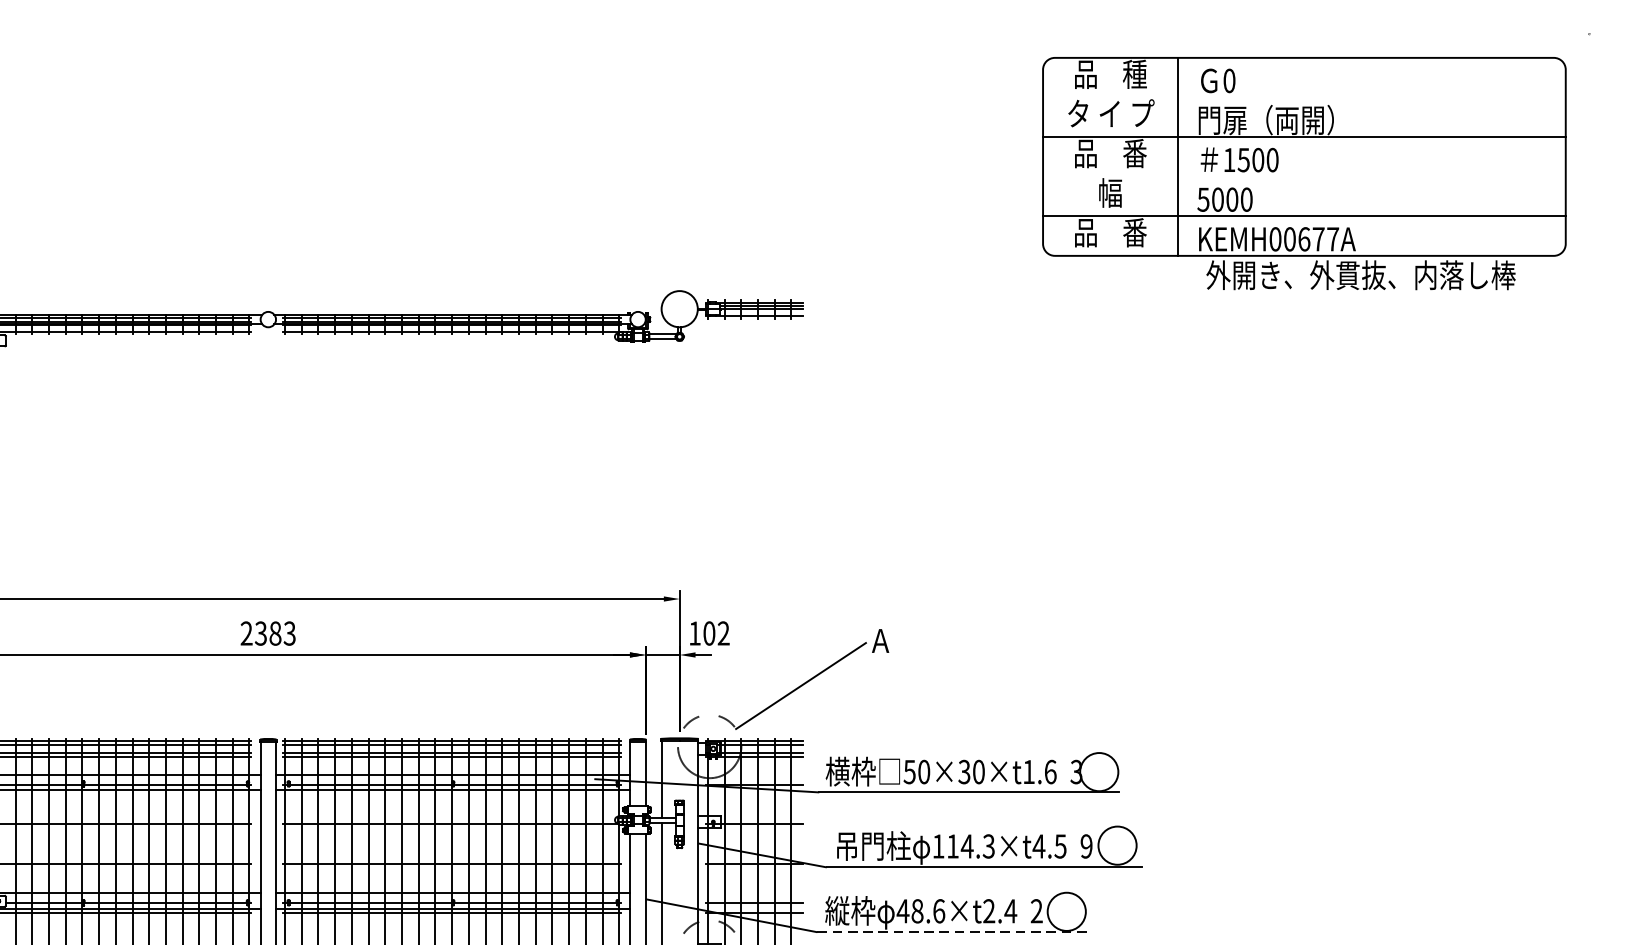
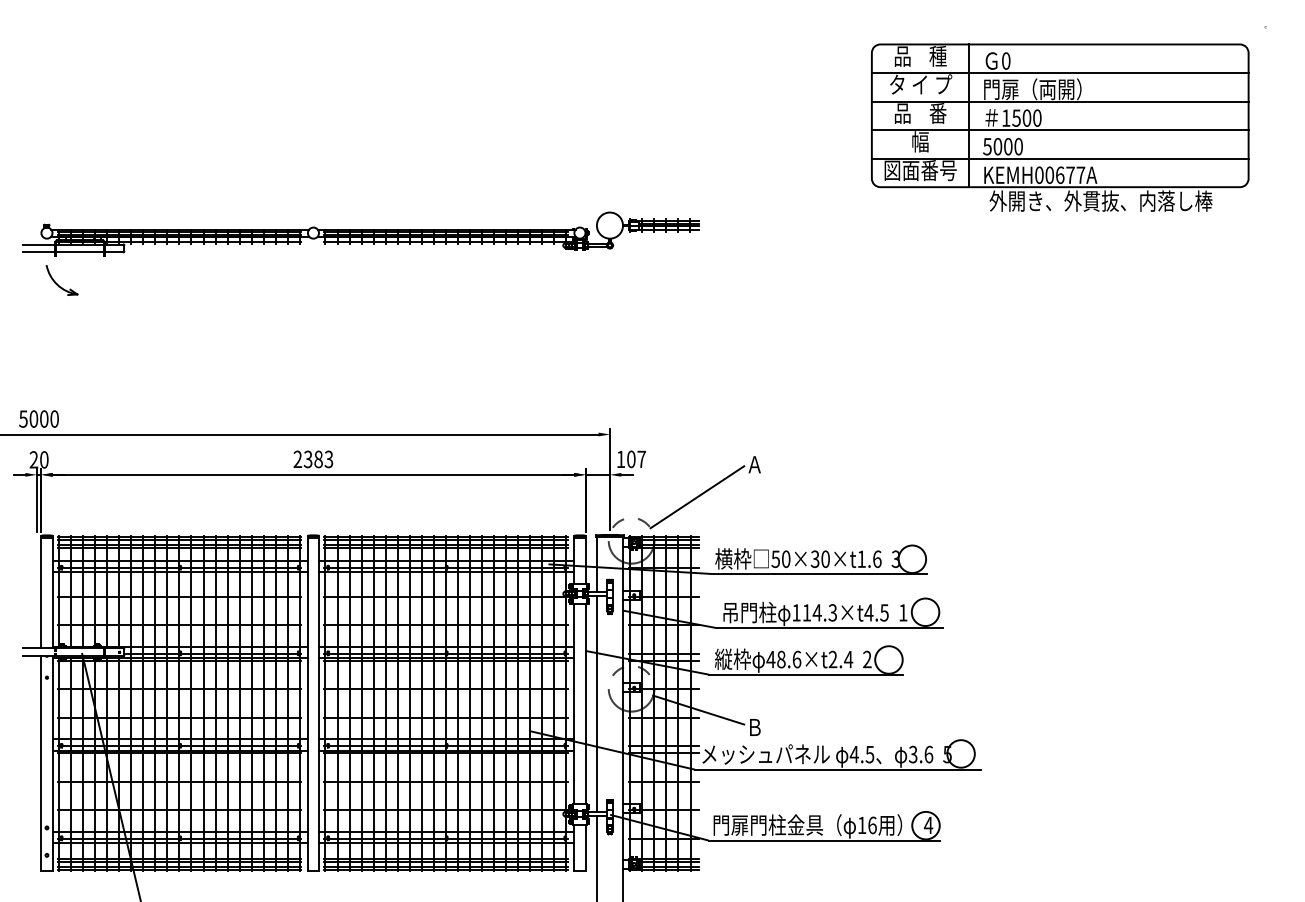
line: (1303, 98) -> (1059, 73), added
line: (1303, 177) -> (1059, 130), added
text: (1110, 232) -> (920, 170), 品    番 -> 図面番号
text: (723, 632) -> (641, 458), 102 -> 107
text: (1086, 845) -> (903, 612), 9 -> 1
line: (952, 931) -> (806, 674), dashed -> solid

